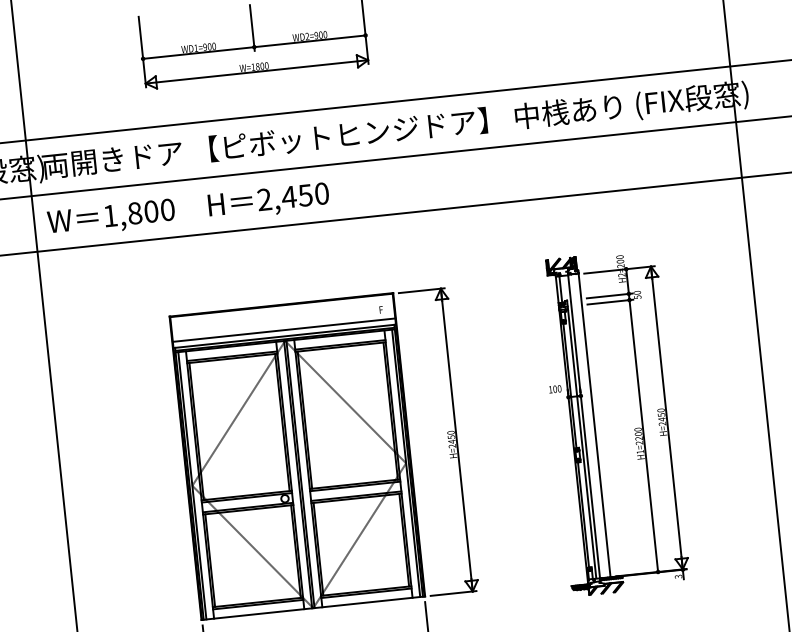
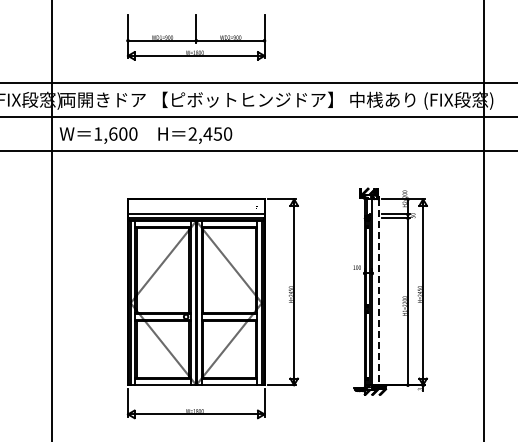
text: (135, 212) -> (113, 133), 1,800 -> 1,600
line: (594, 426) -> (378, 292), solid -> dashed

